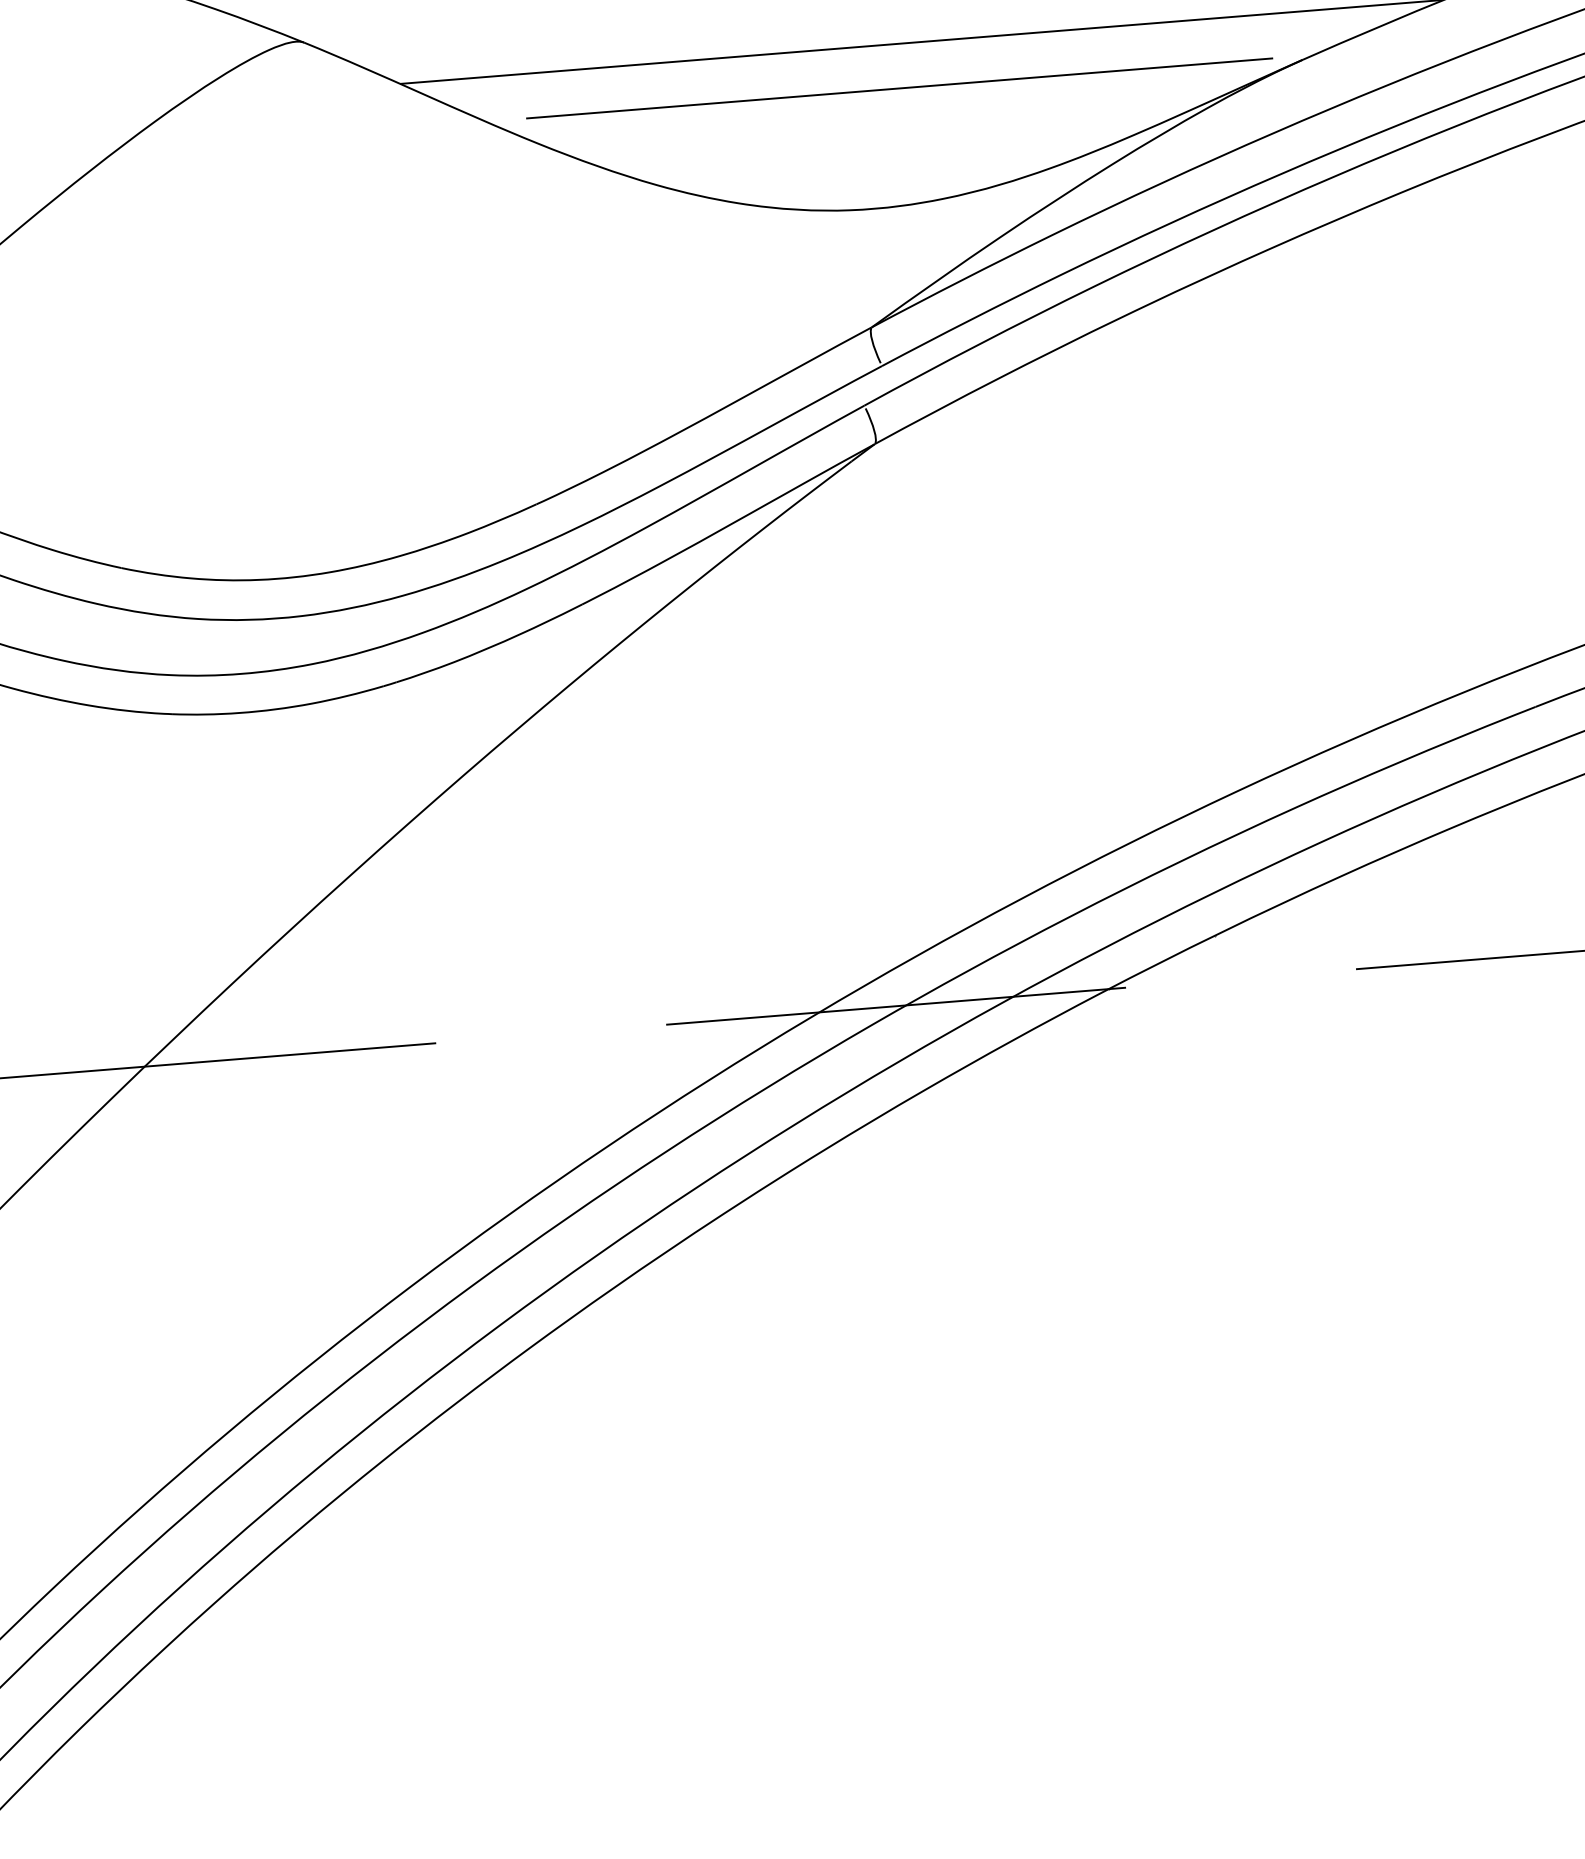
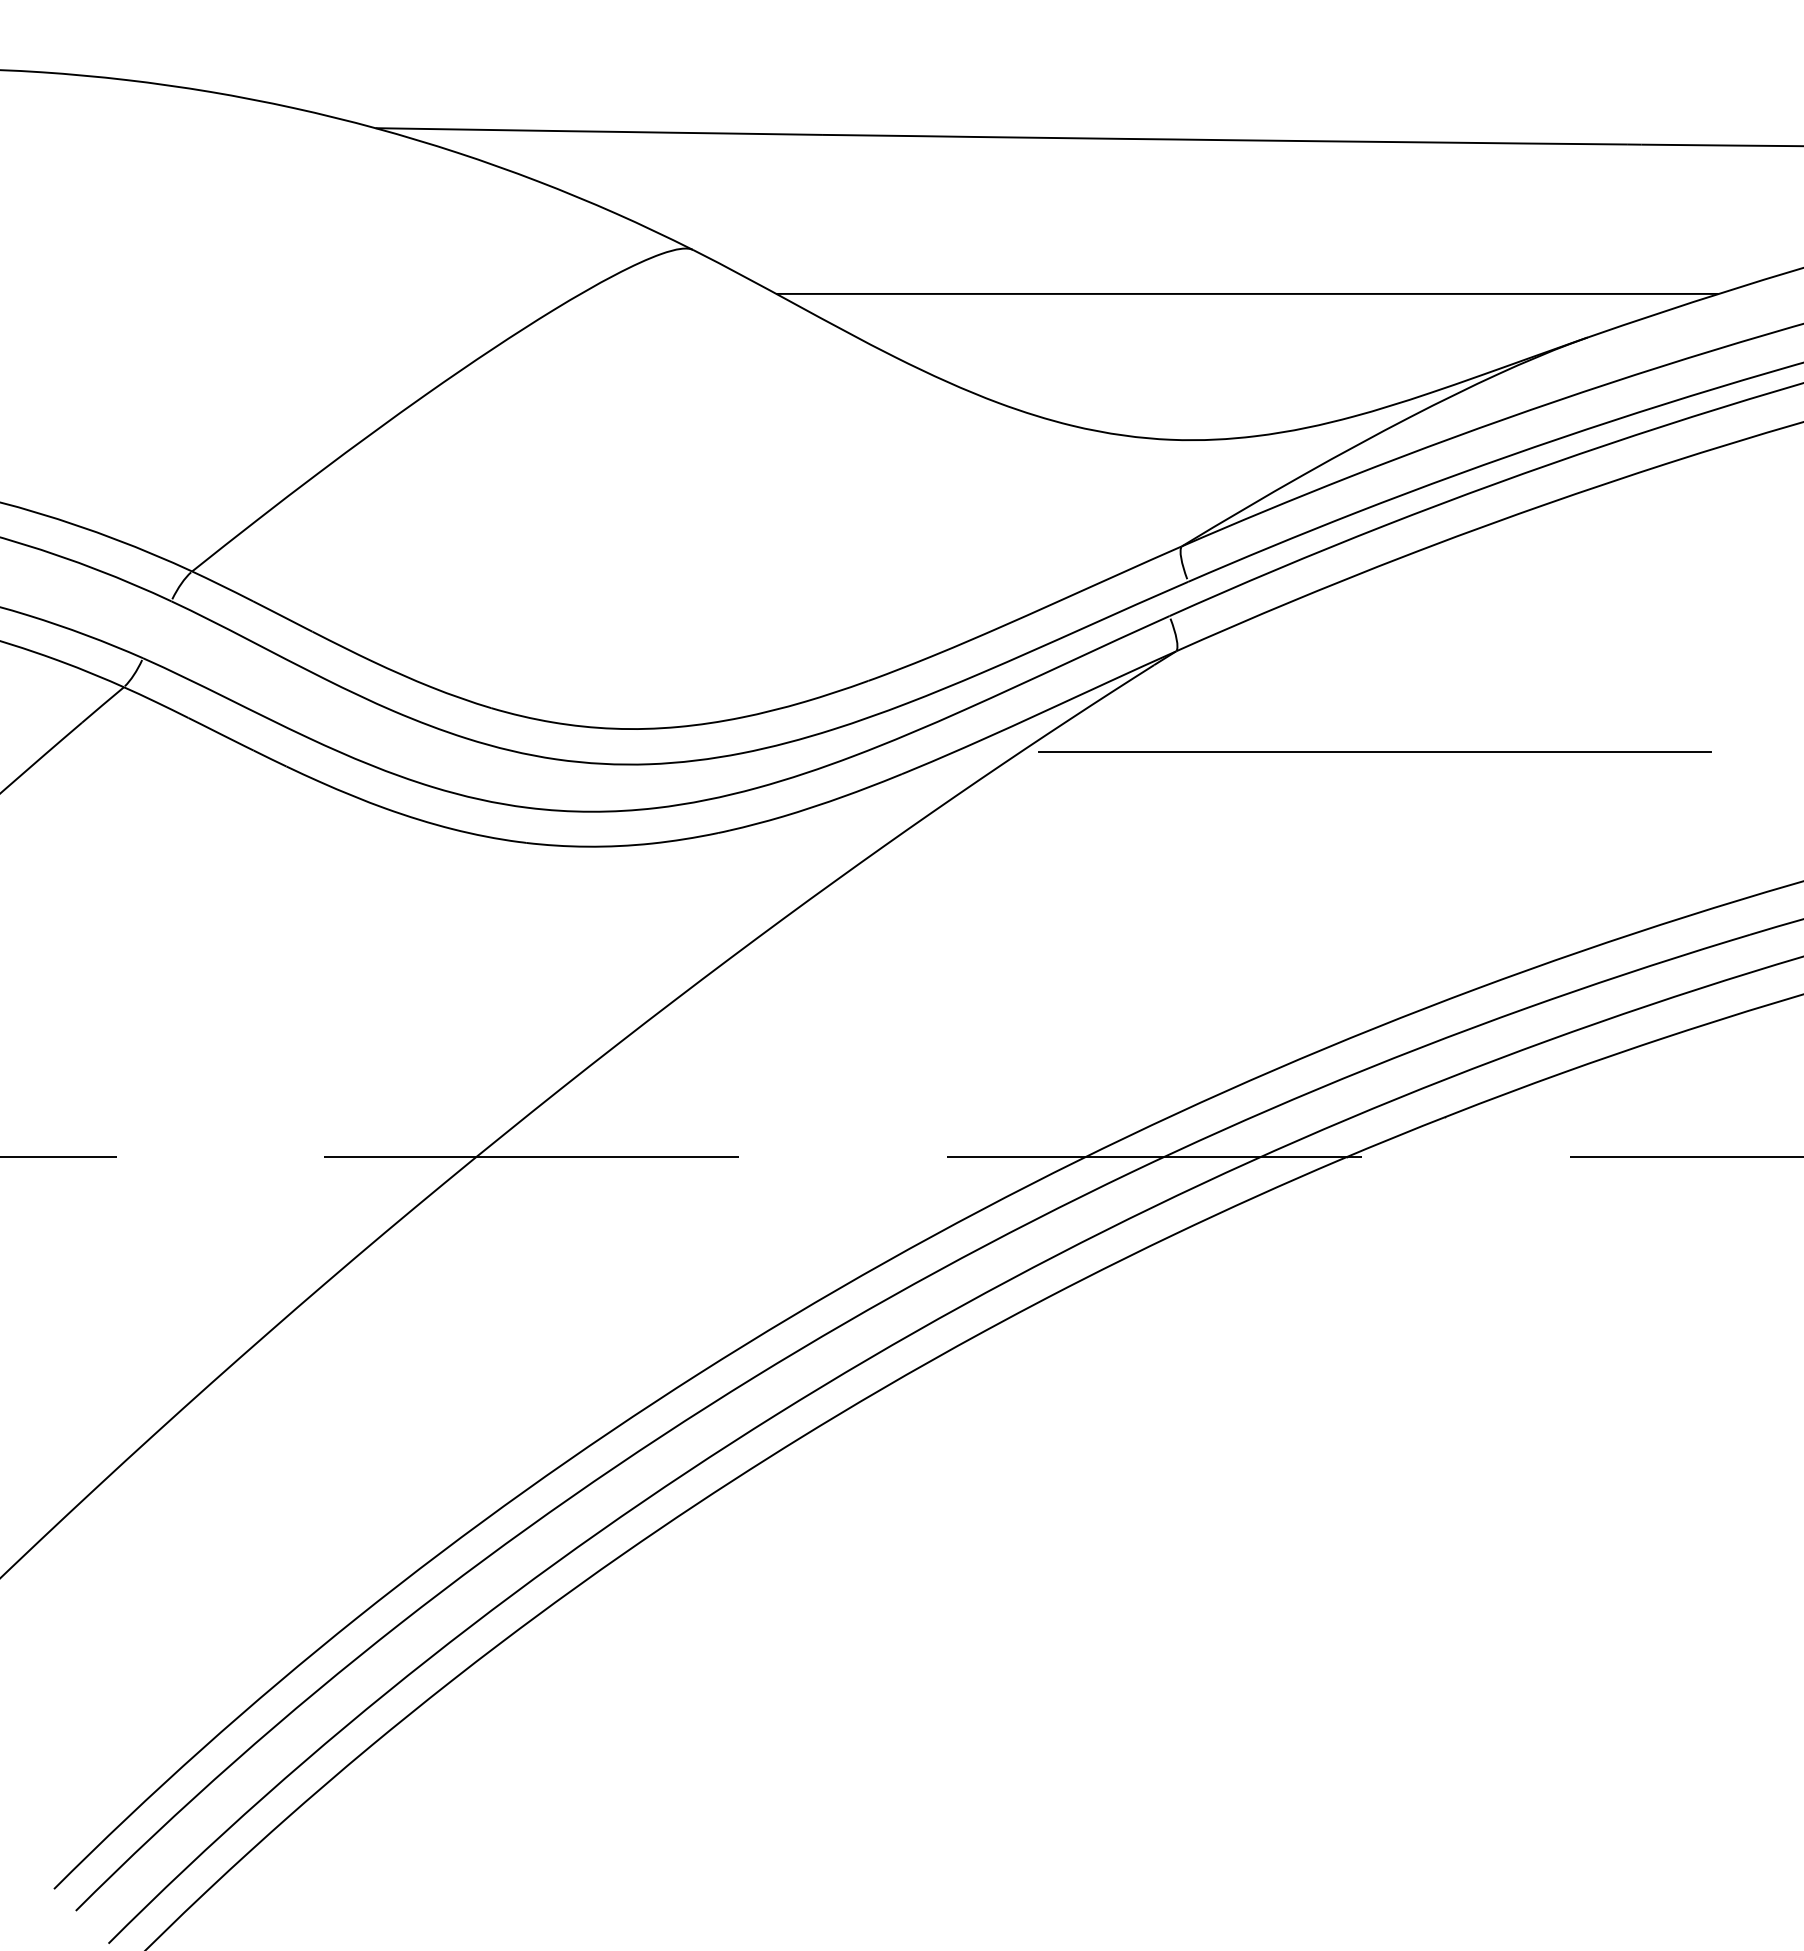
line: (898, 87) -> (1374, 751), moved

